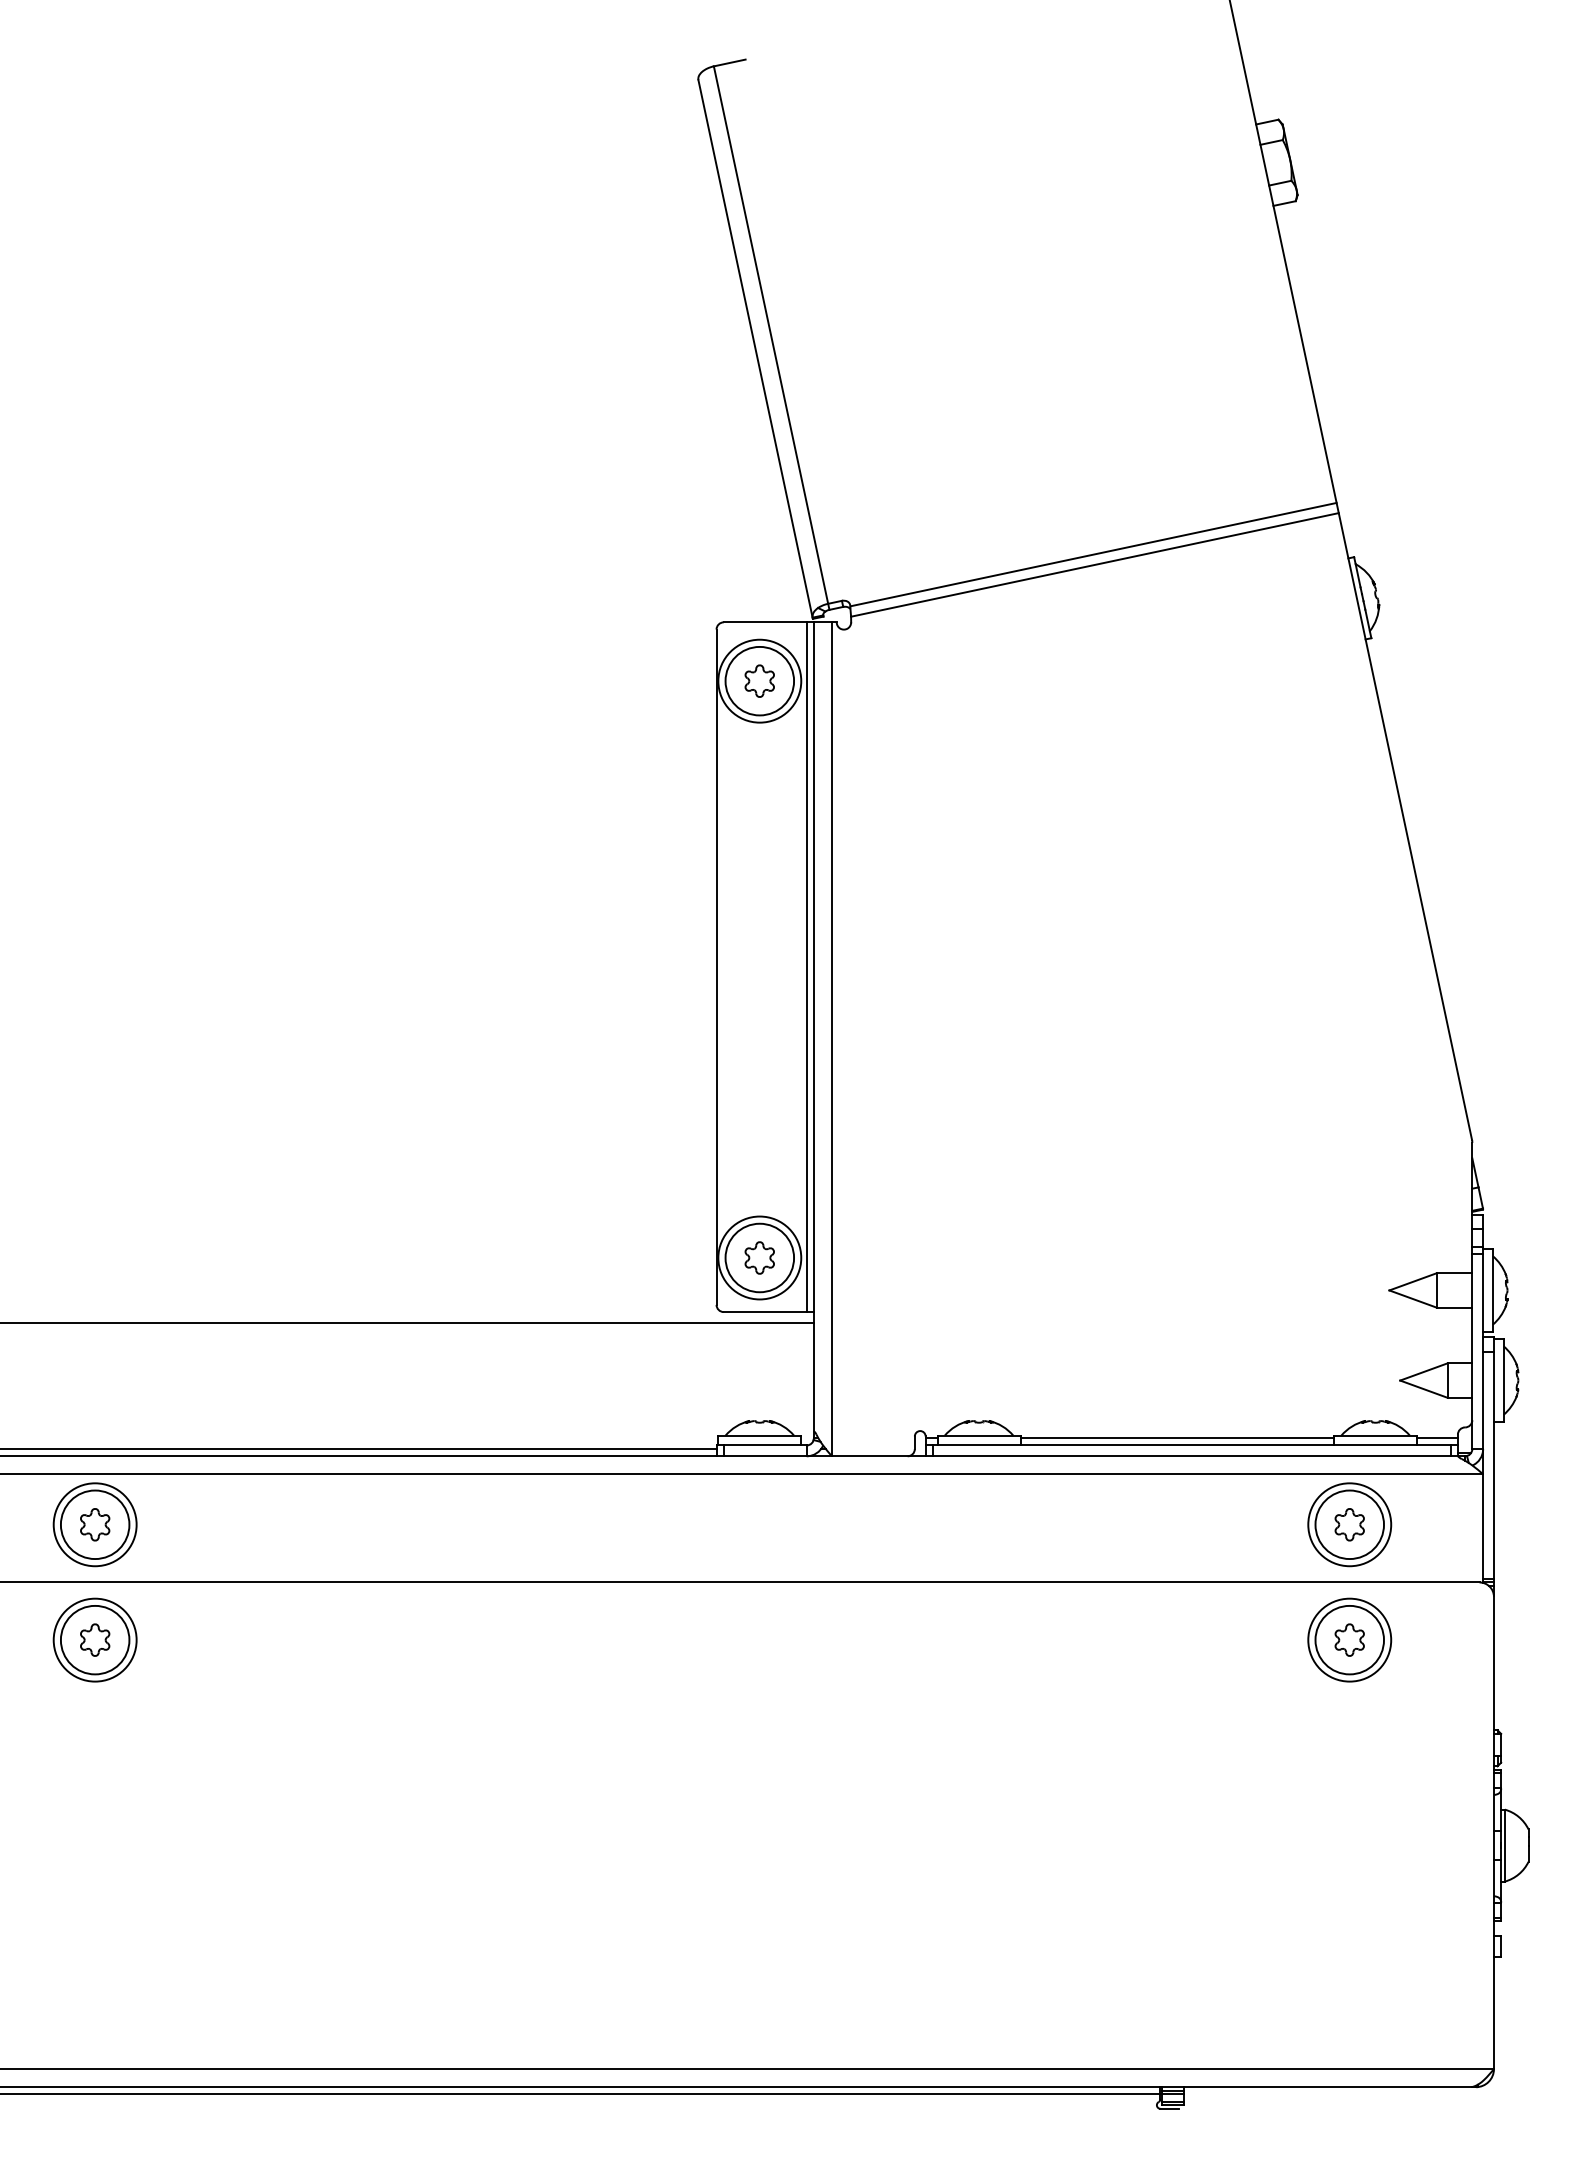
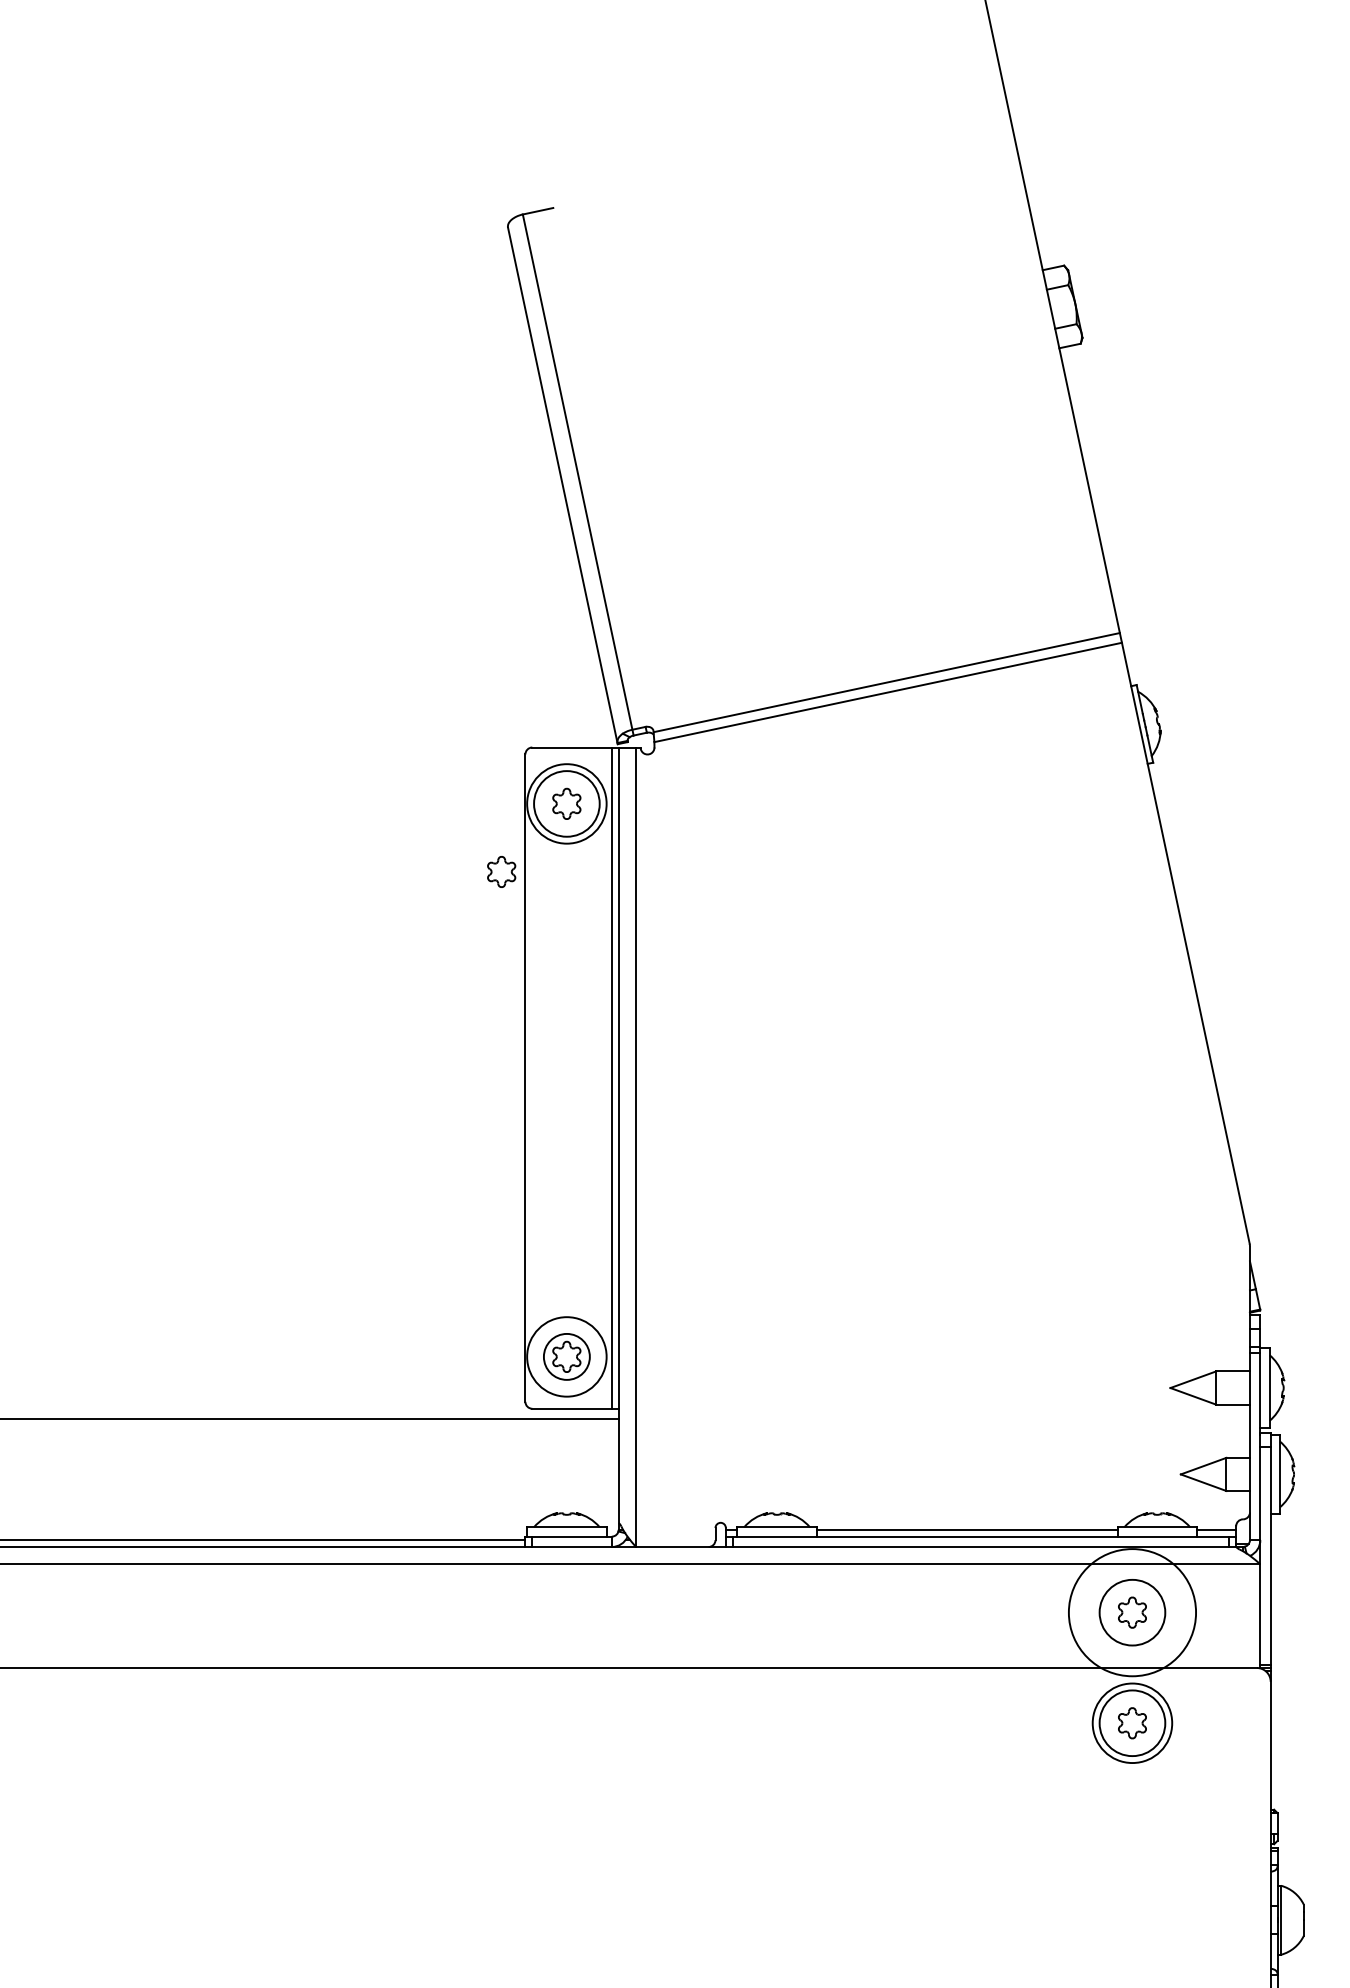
part: (691, 751) -> (501, 871), added
circle: (759, 1257) -> (566, 1356), size x0.7
circle: (1349, 1524) -> (1132, 1612), size x1.6

